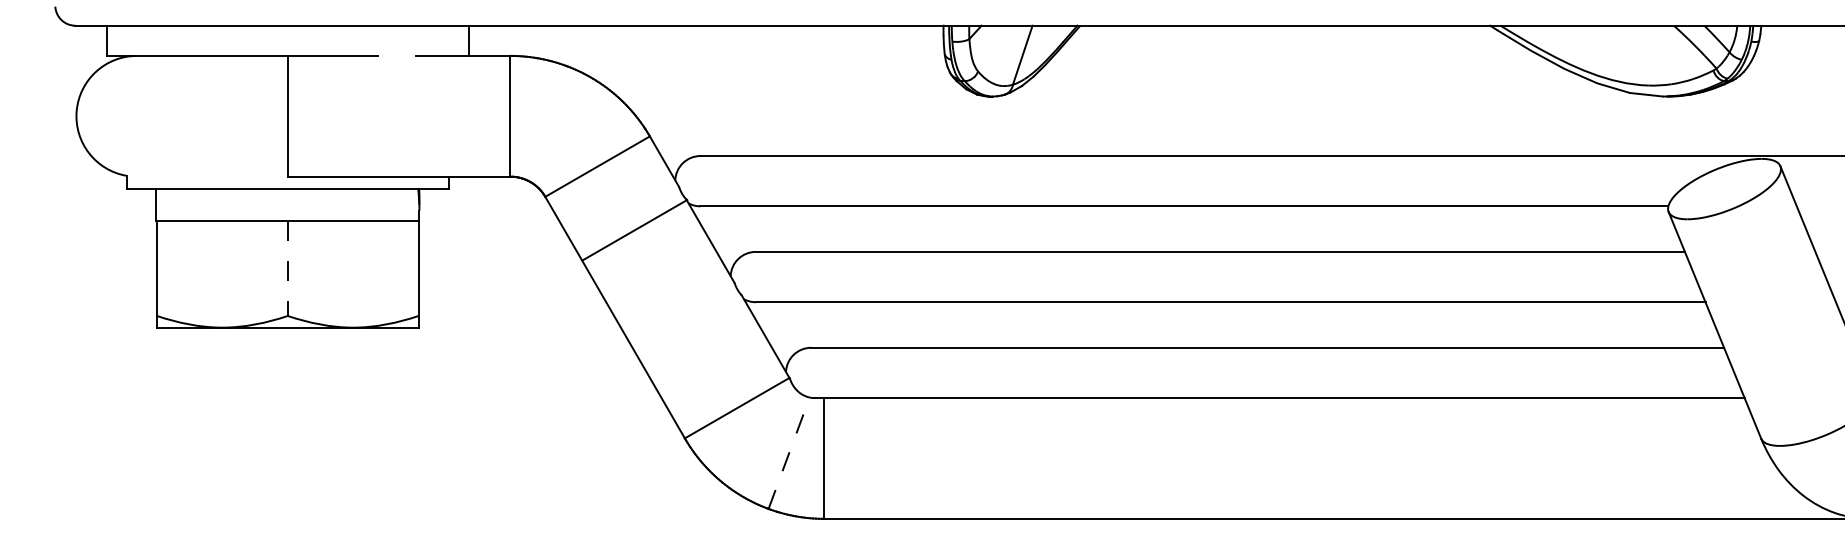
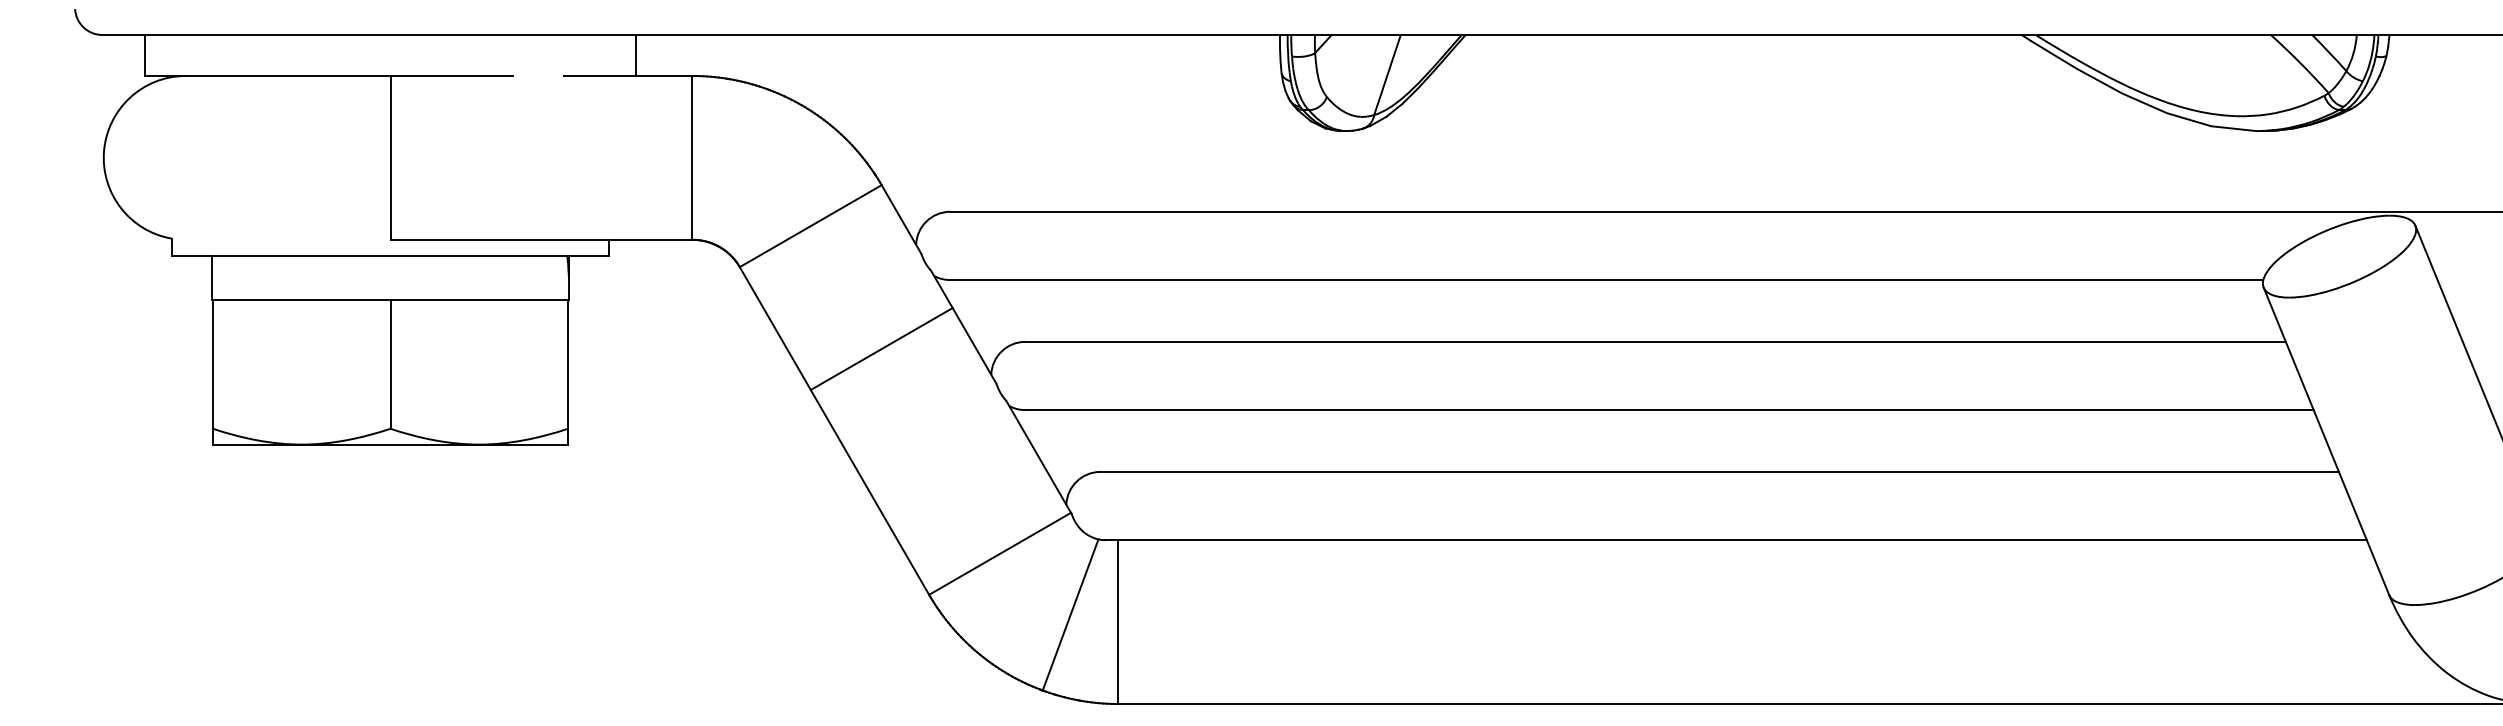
line: (634, 229) -> (881, 348), moved
line: (287, 268) -> (390, 364), dashed -> solid
line: (789, 452) -> (1071, 613), dashed -> solid

